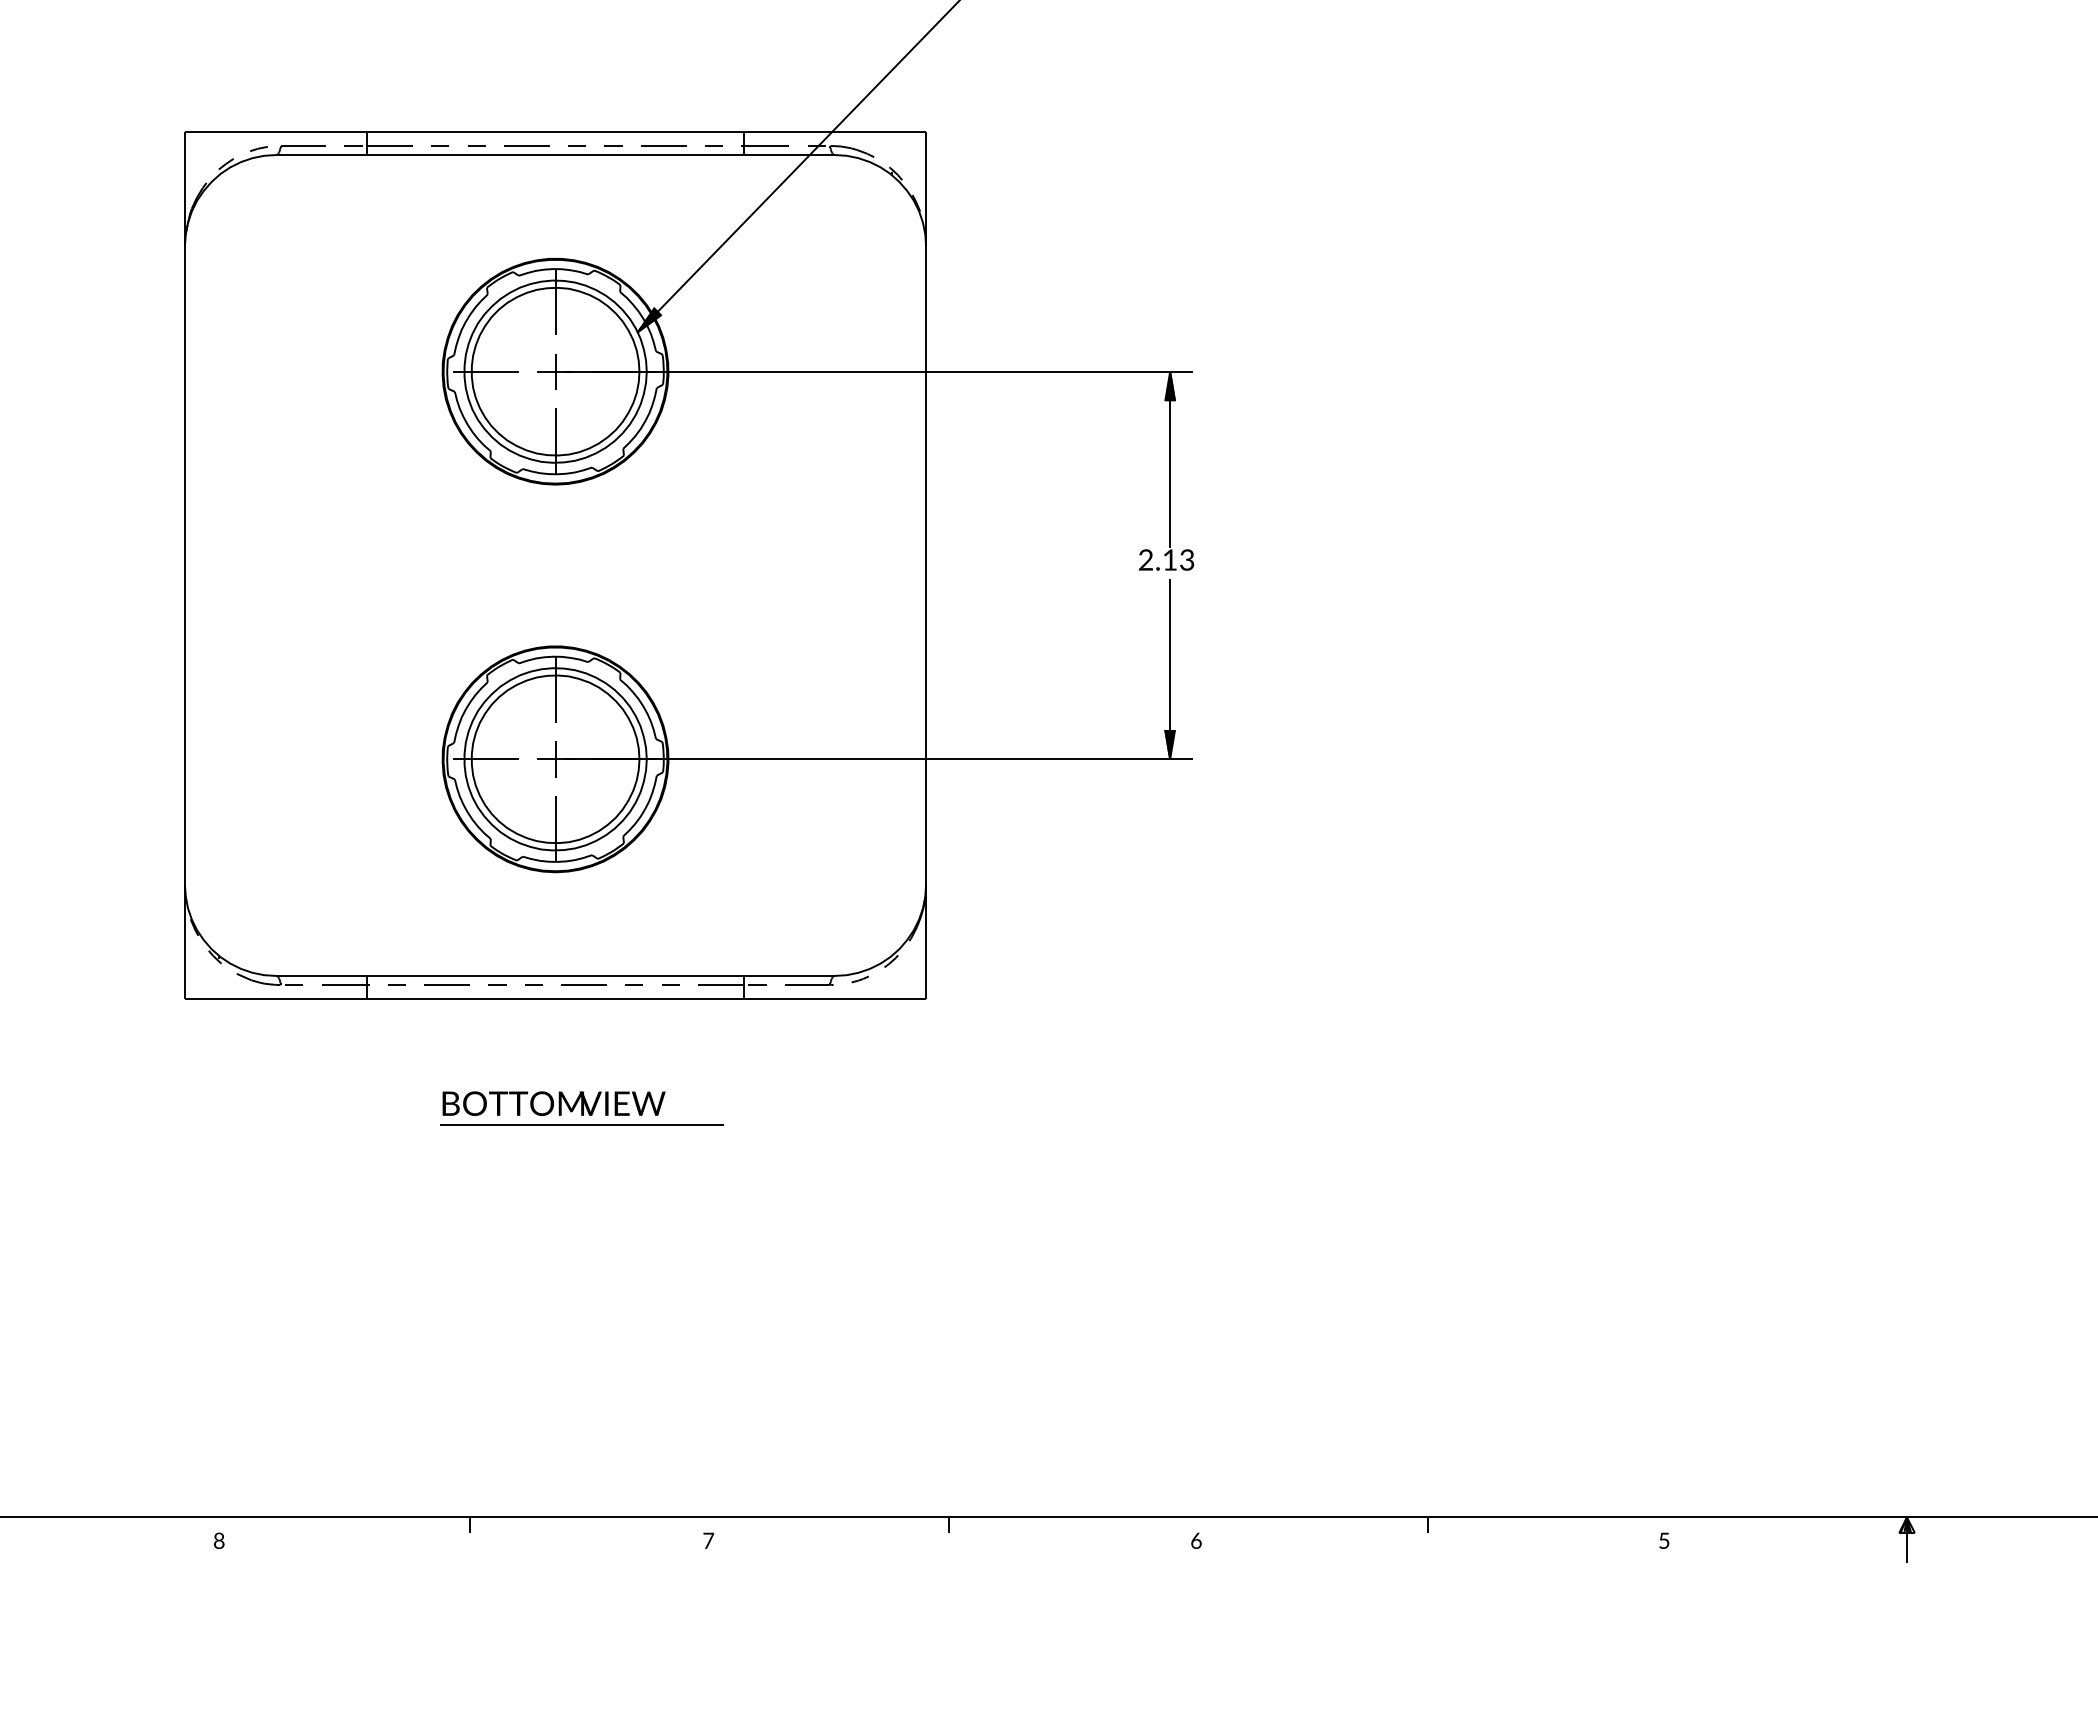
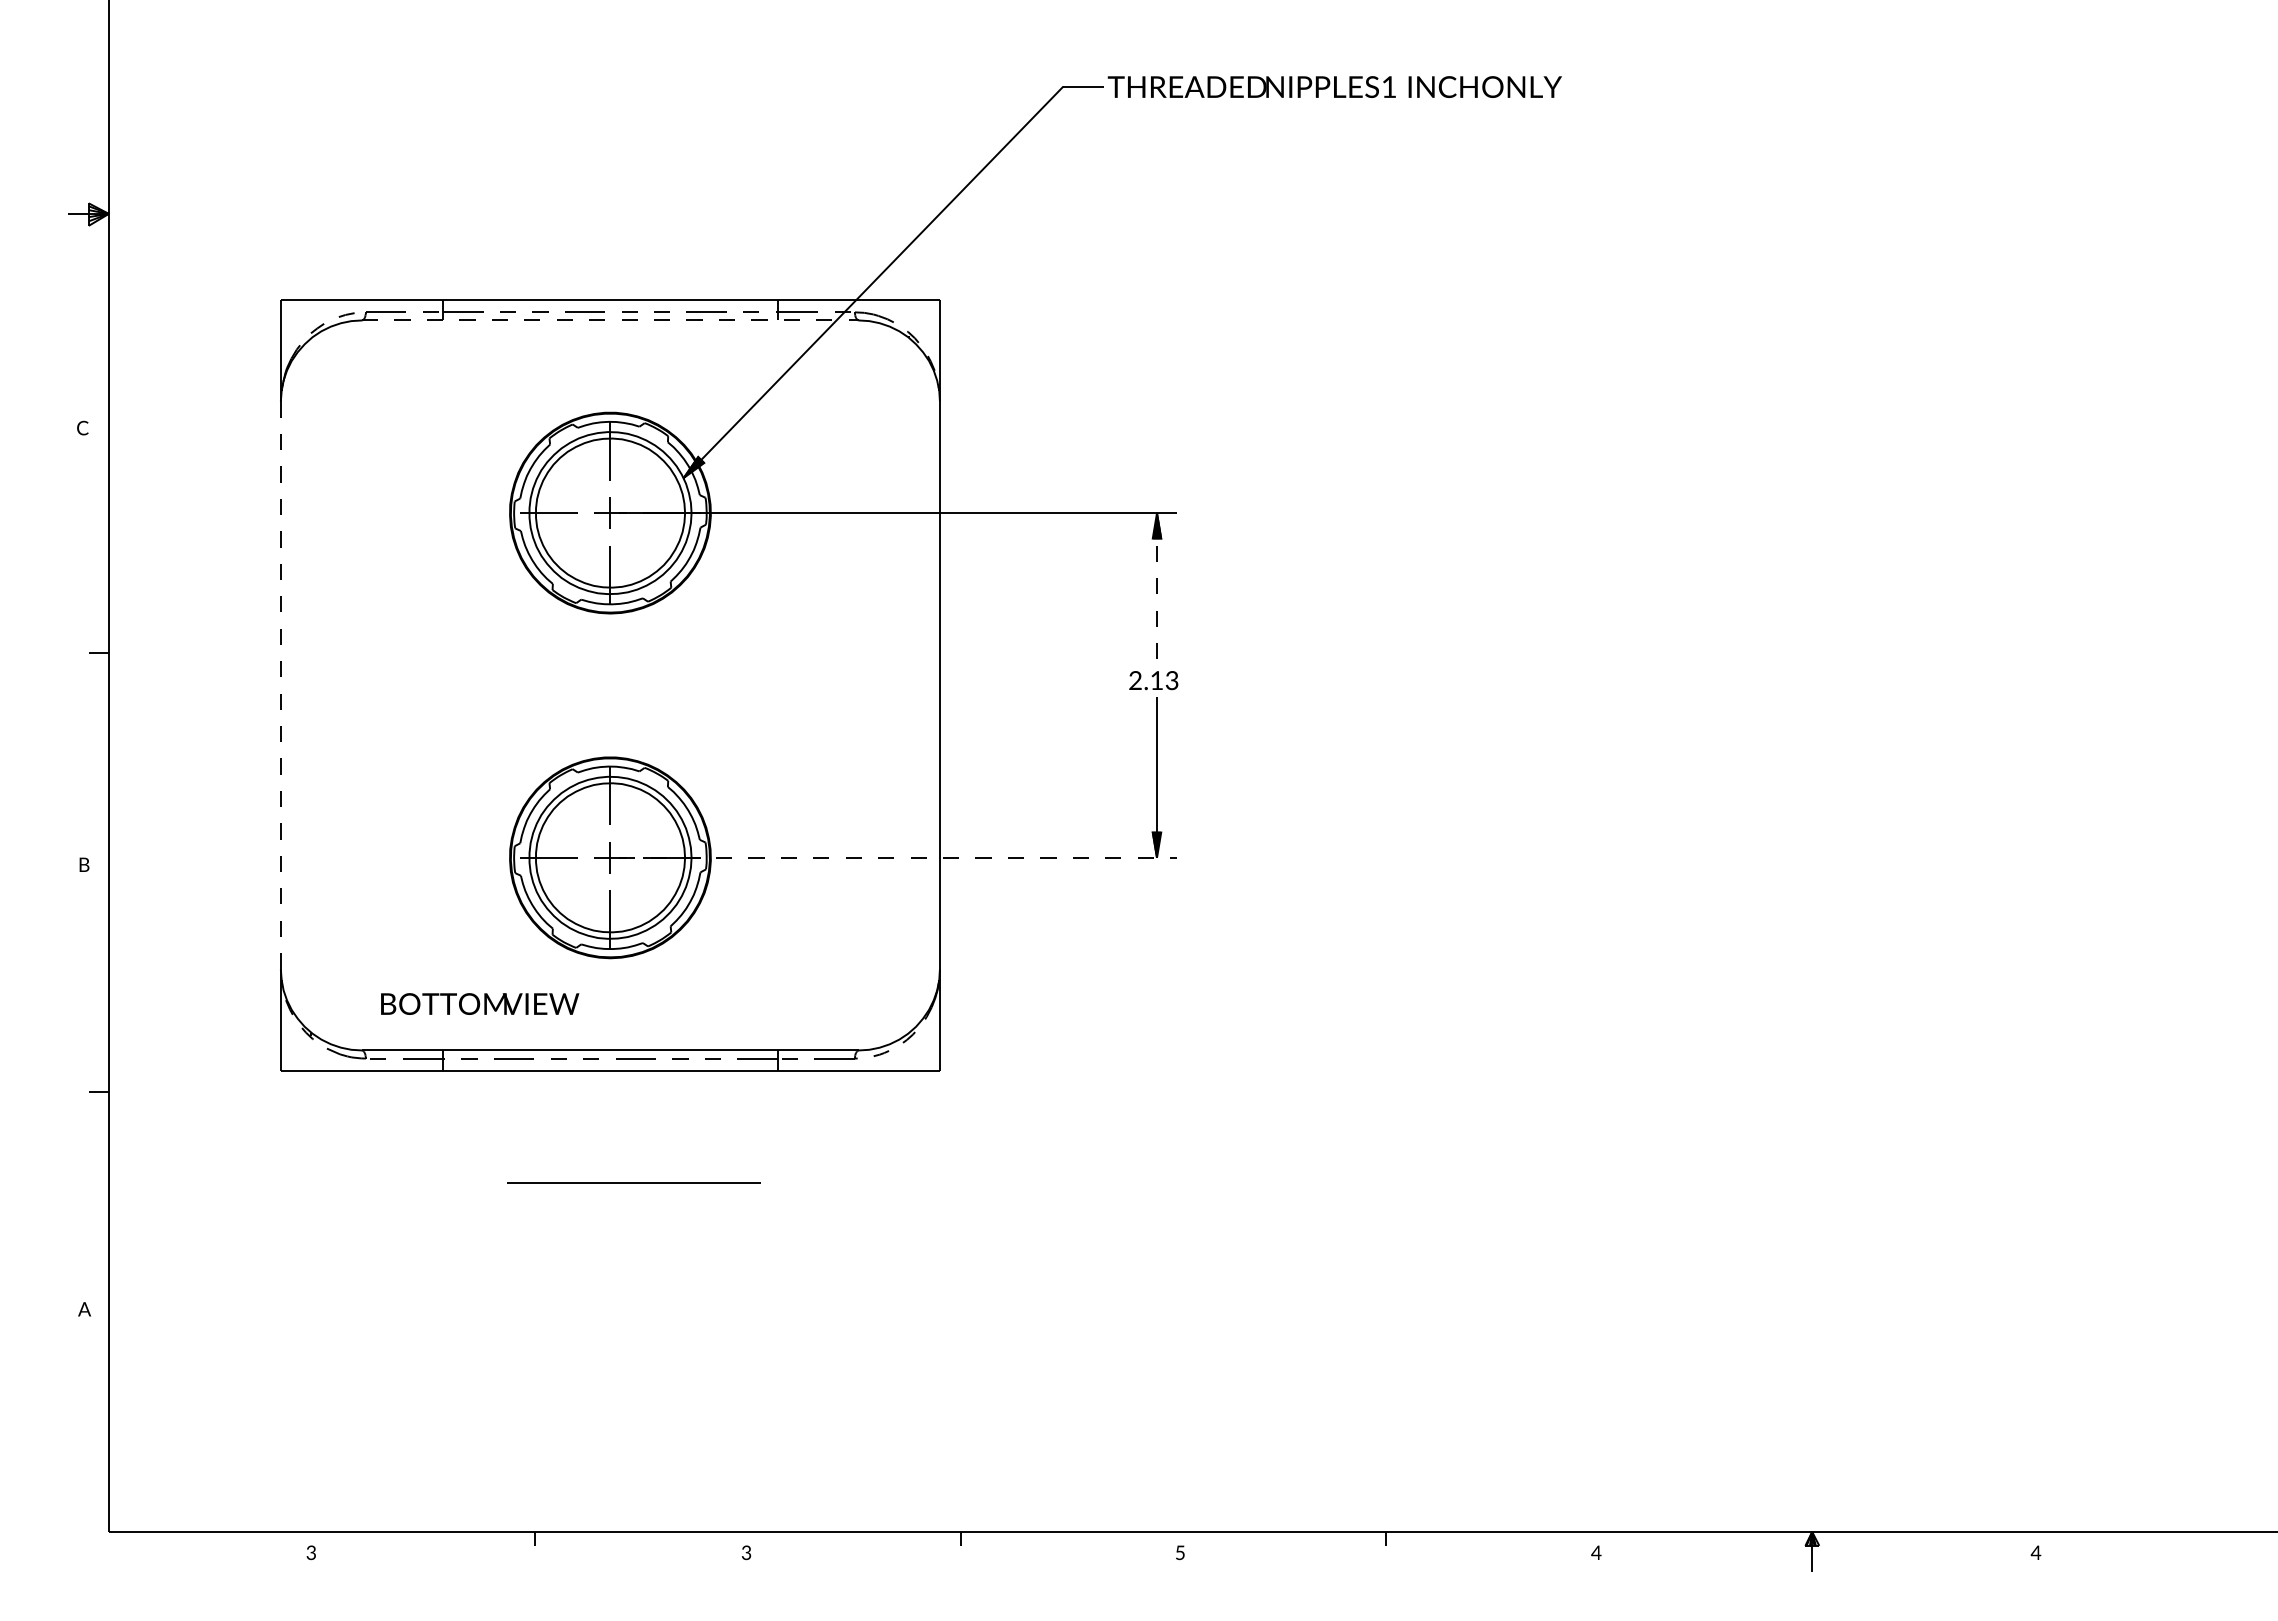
line: (555, 155) -> (610, 320), solid -> dashed
line: (1170, 459) -> (1157, 591), solid -> dashed
line: (184, 565) -> (280, 685), solid -> dashed
line: (879, 758) -> (898, 857), solid -> dashed
text: (554, 1103) -> (480, 1003), moved
text: (219, 1540) -> (311, 1552), 8 -> 3
text: (708, 1540) -> (746, 1552), 7 -> 3
text: (1196, 1540) -> (1180, 1552), 6 -> 5
text: (1664, 1540) -> (1596, 1552), 5 -> 4

